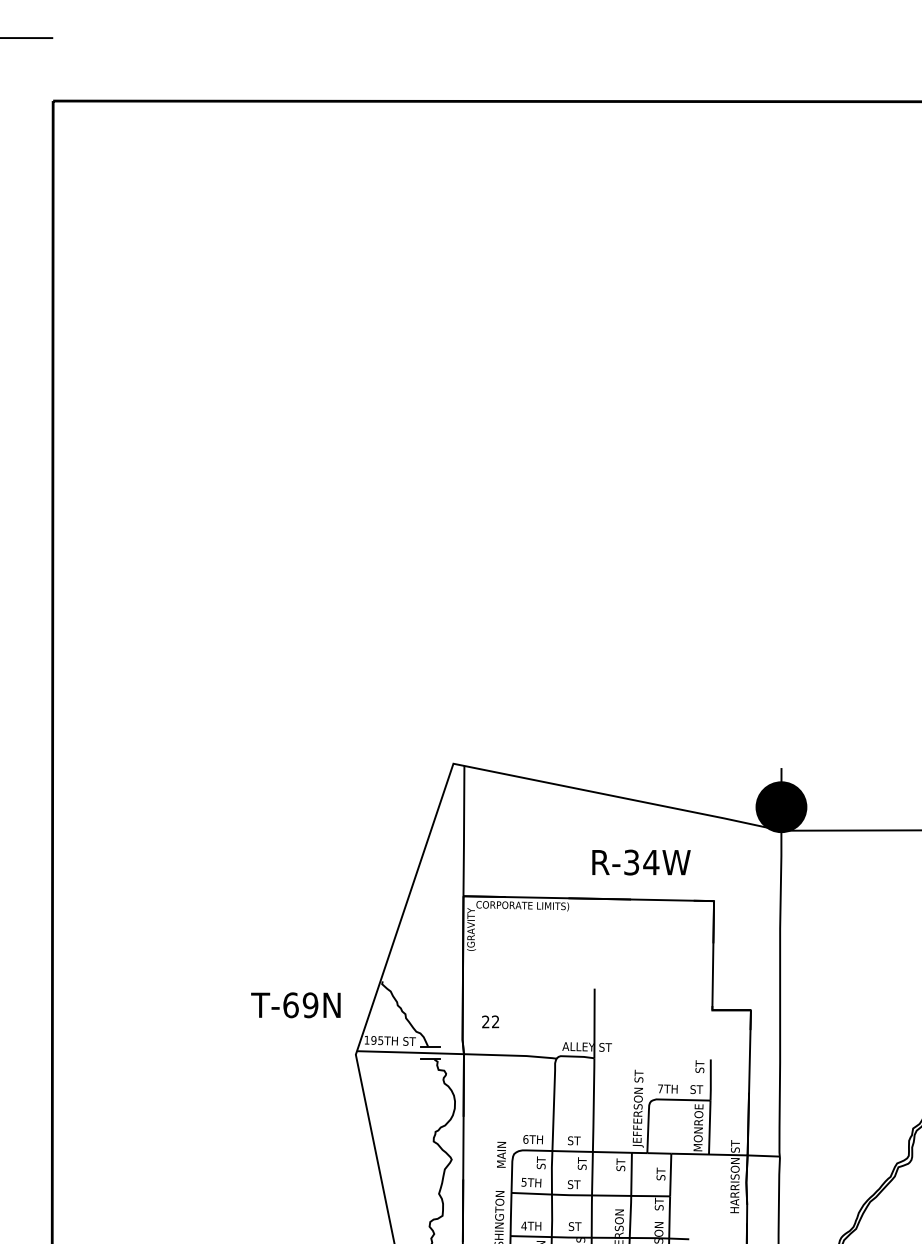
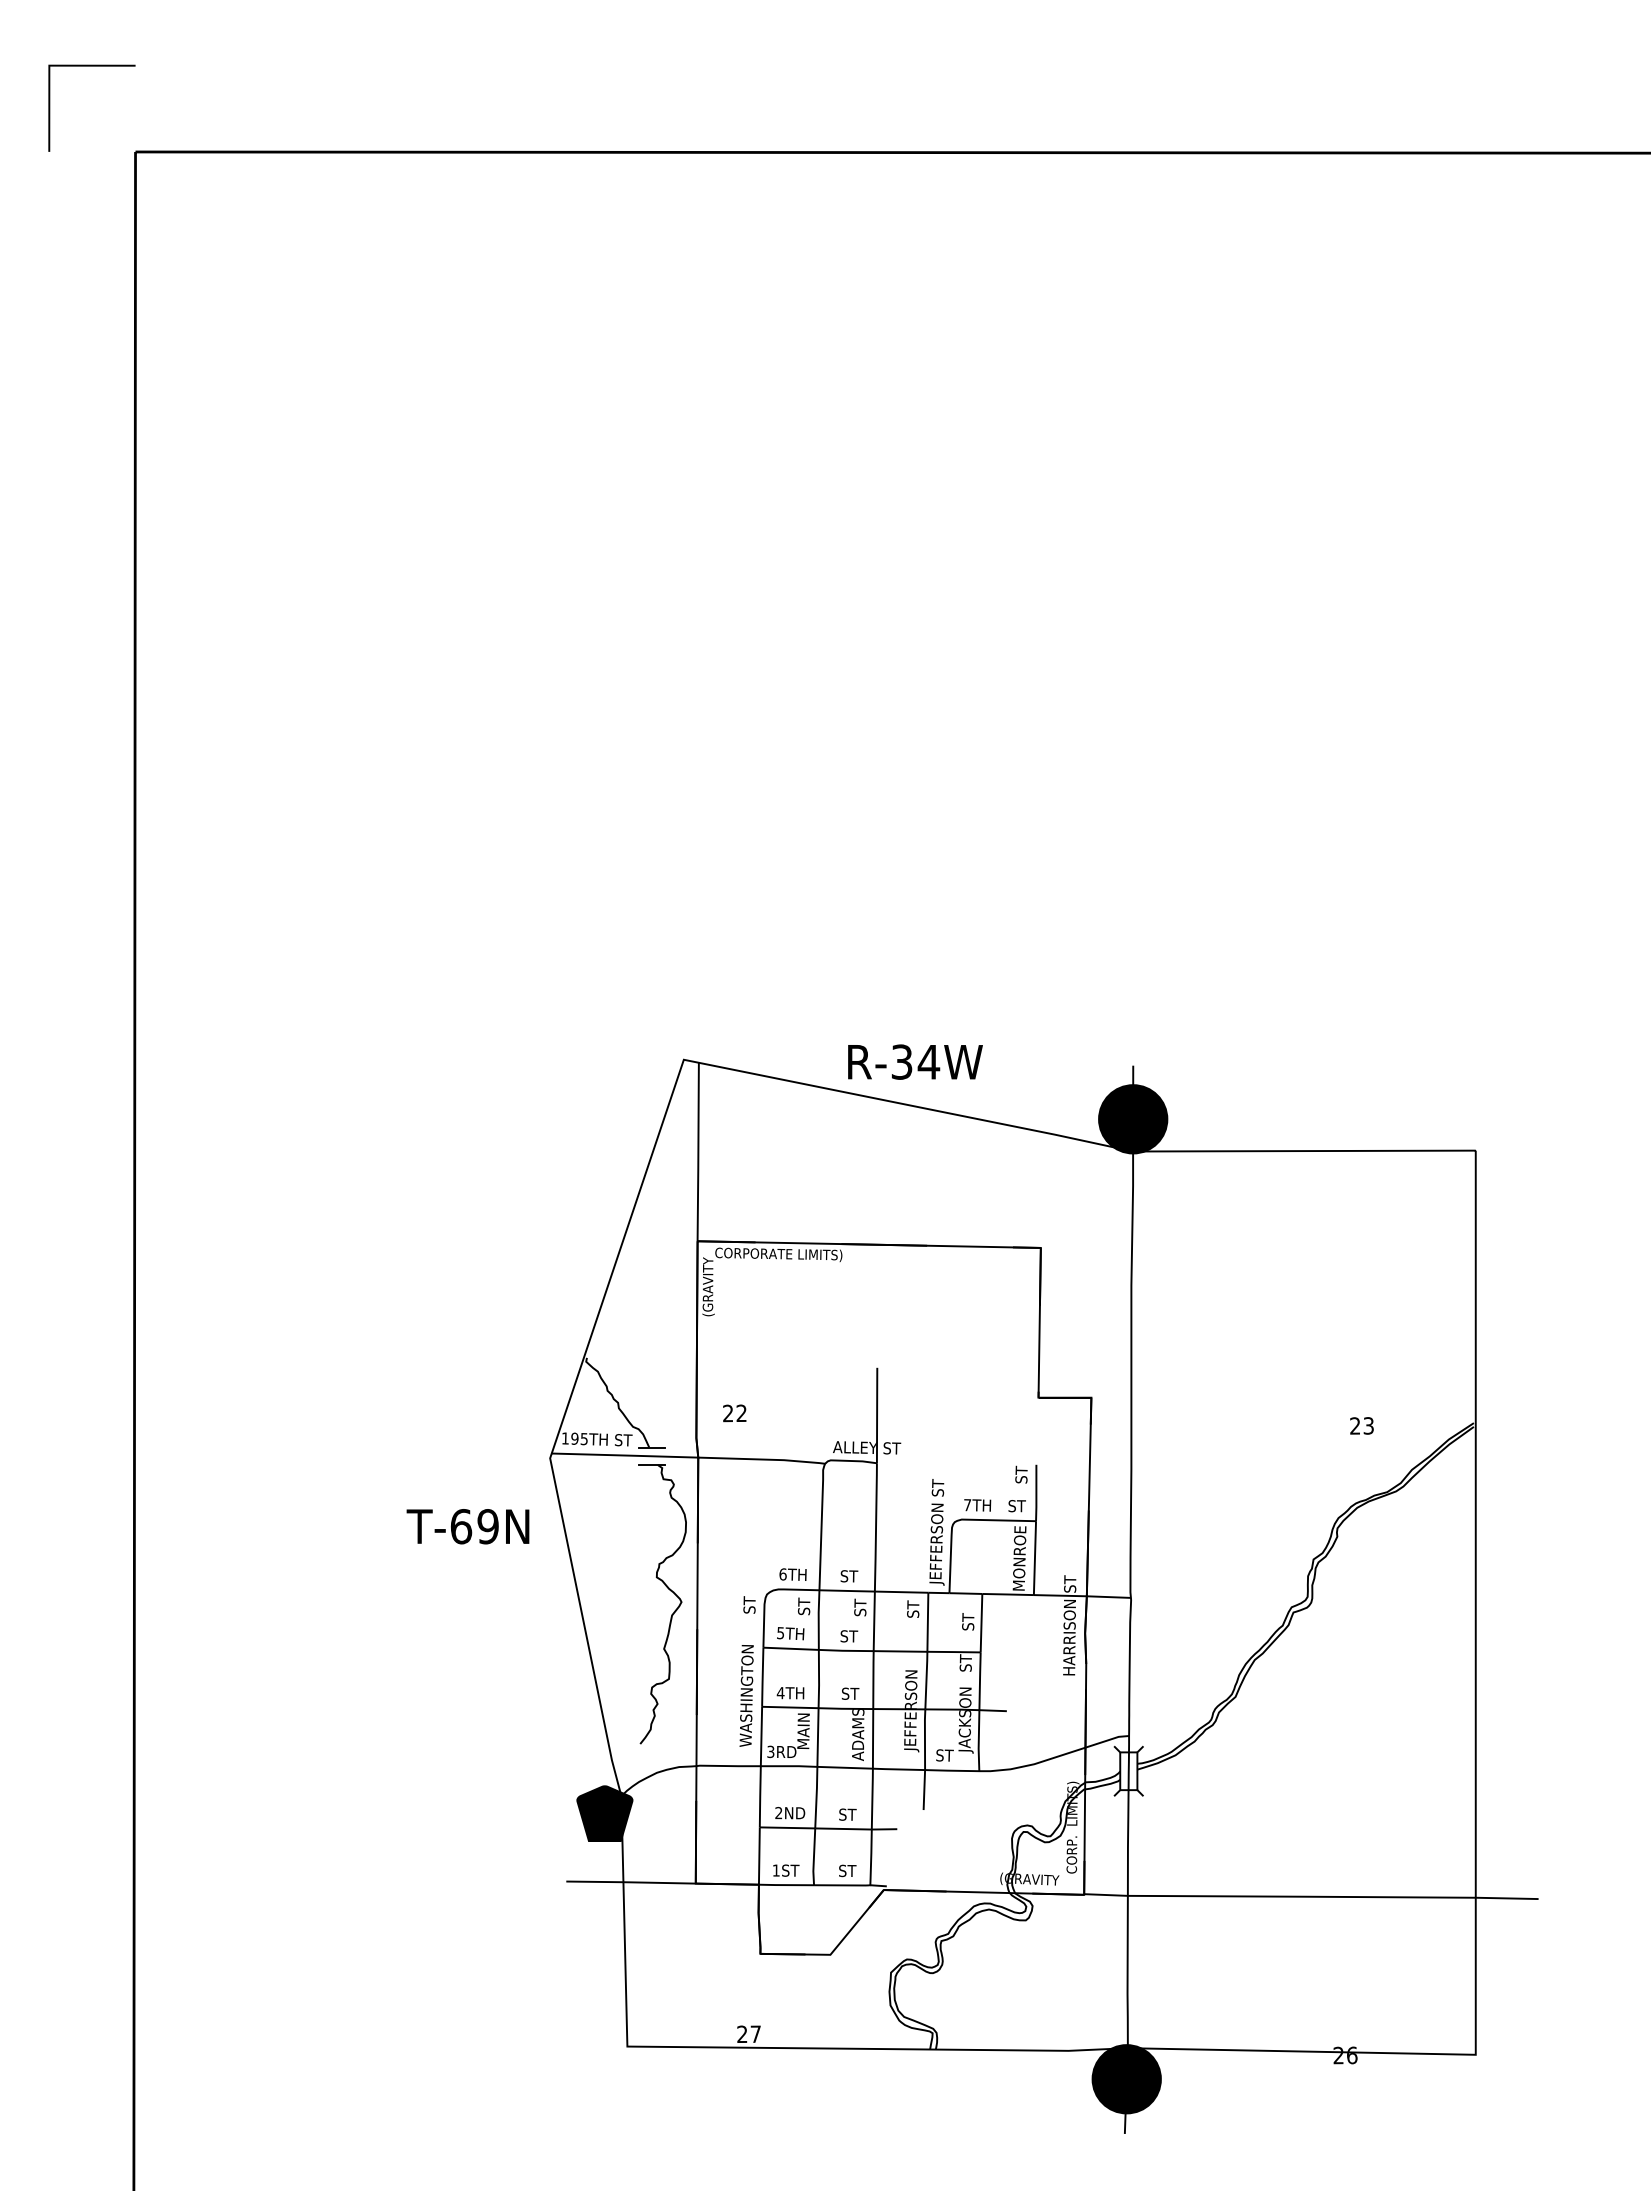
text: (641, 862) -> (915, 1061), moved
text: (295, 1005) -> (467, 1526), moved
text: (501, 1154) -> (749, 1595), MAIN -> ST

